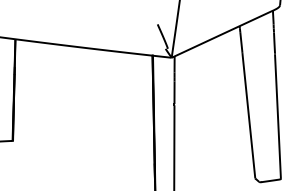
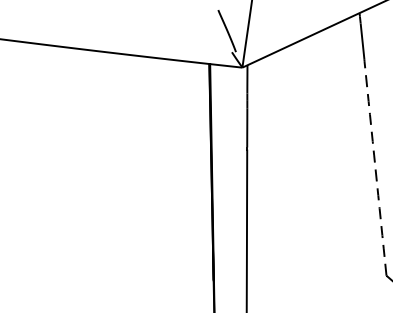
arc: (248, 116) -> (374, 168), solid -> dashed

